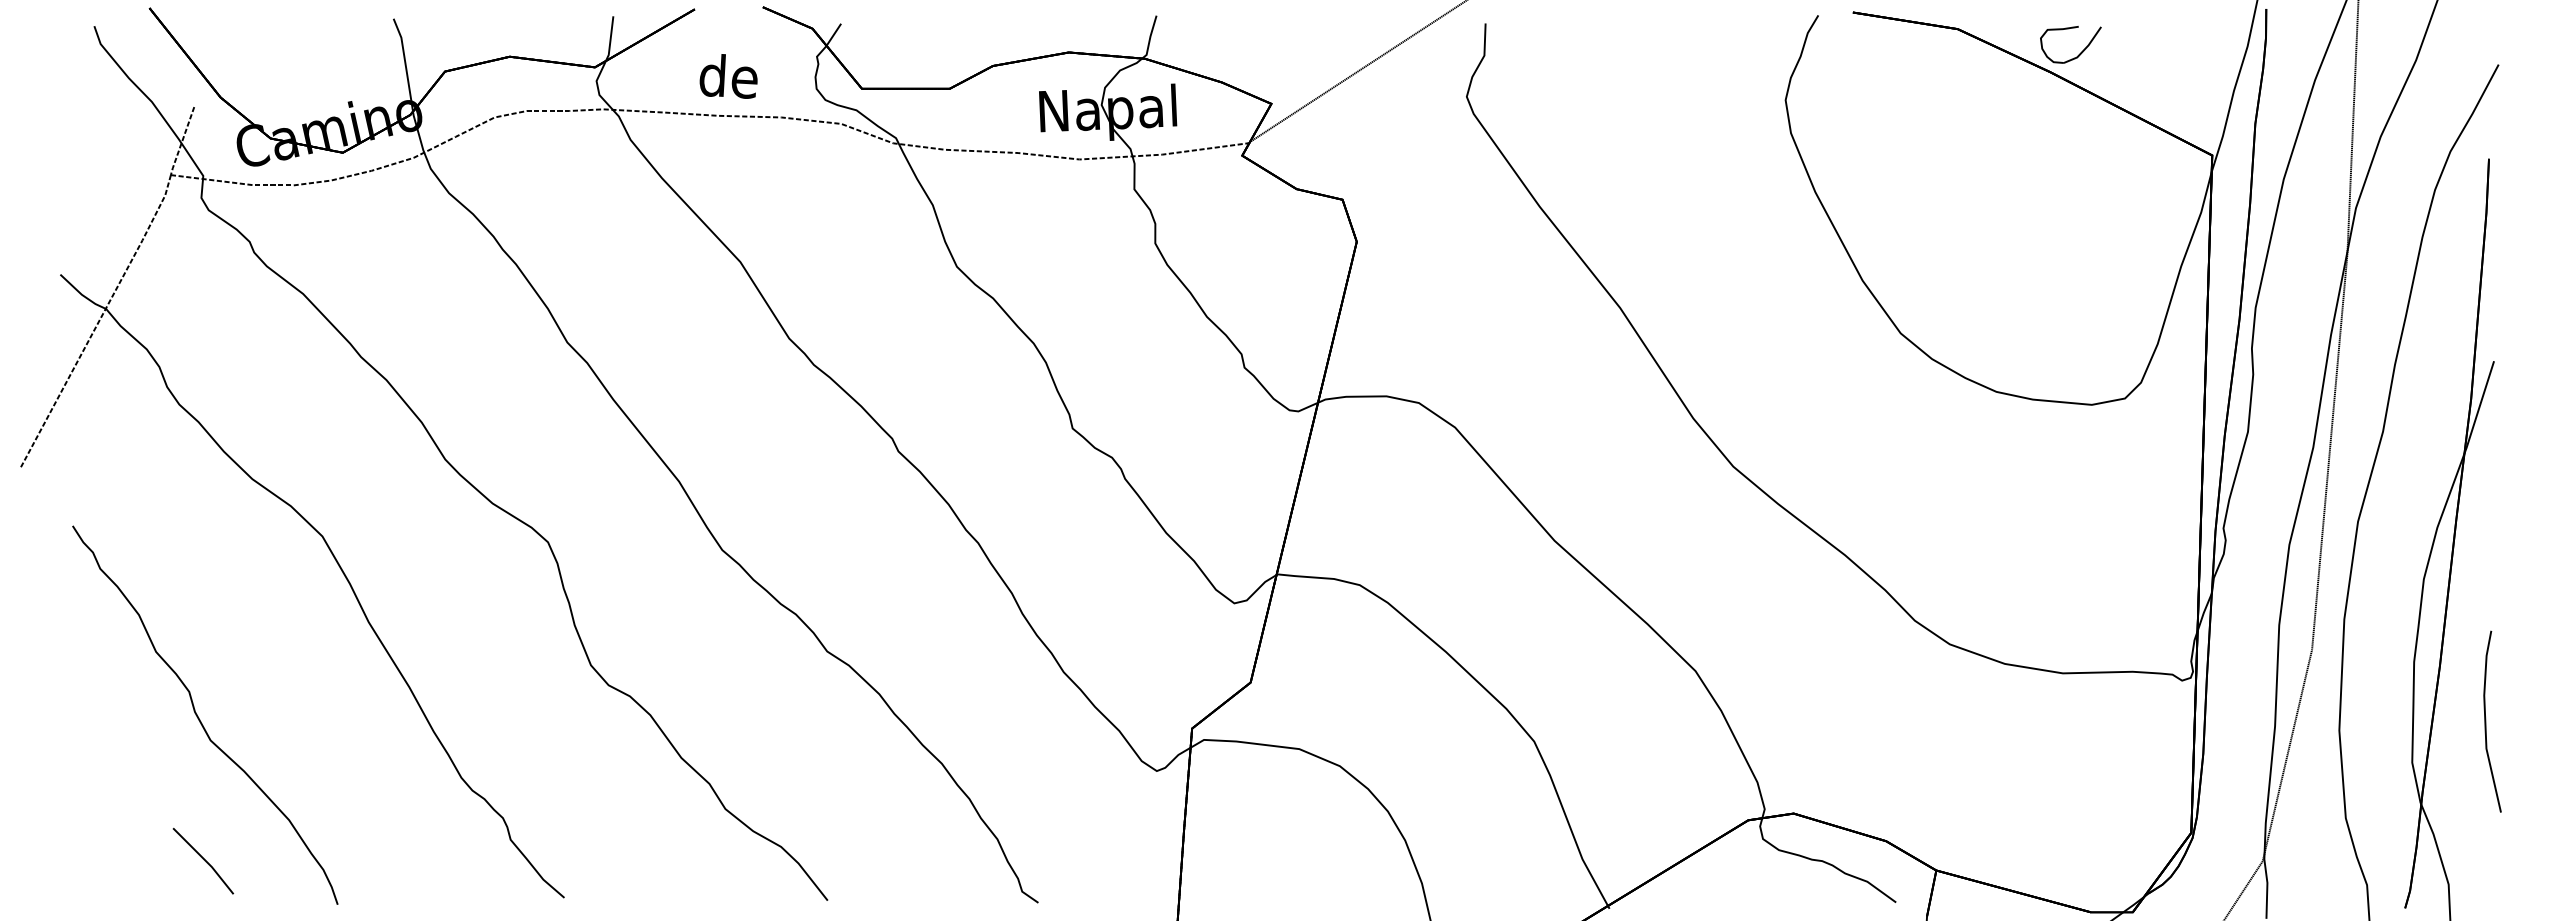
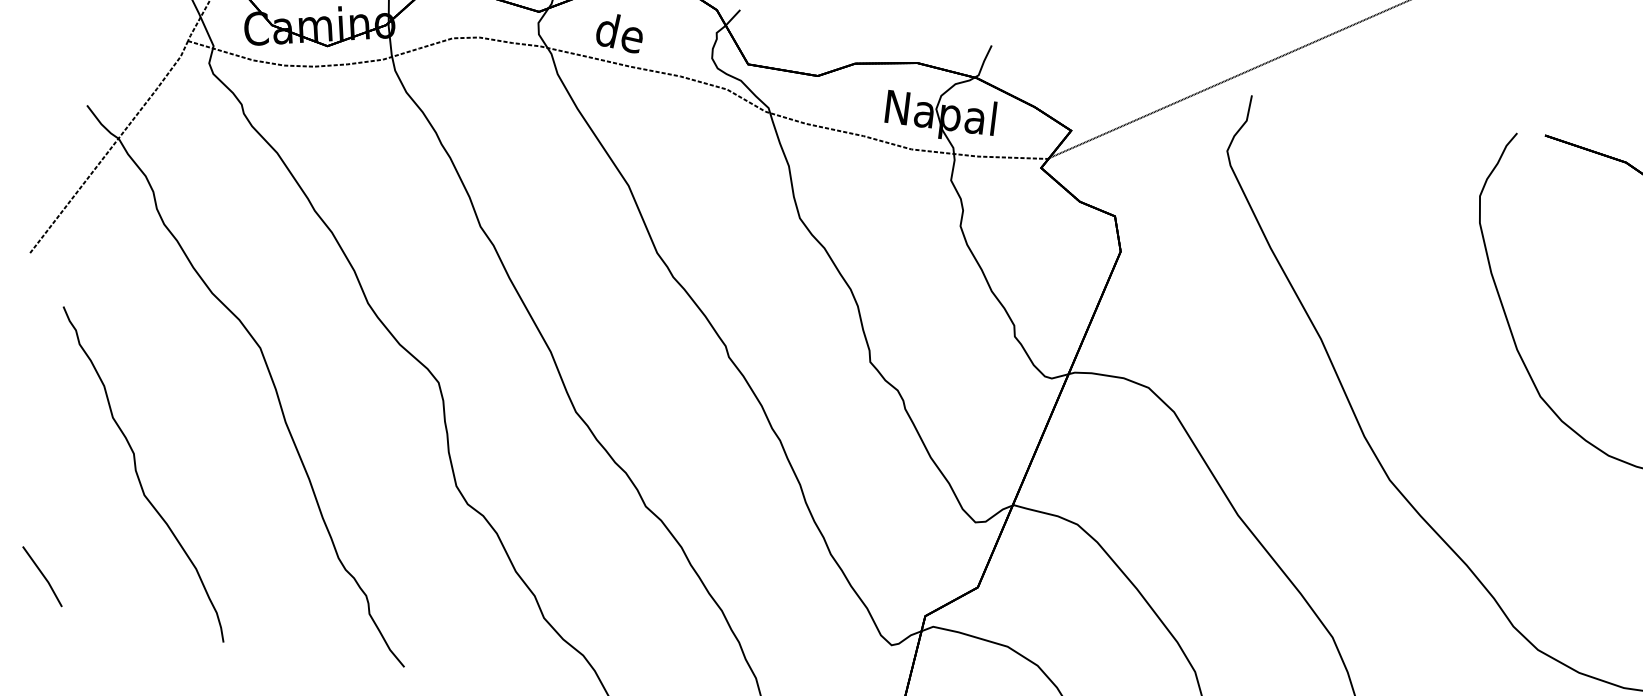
text: (728, 76) -> (620, 32), moved
part: (203, 860) -> (42, 576), moved

